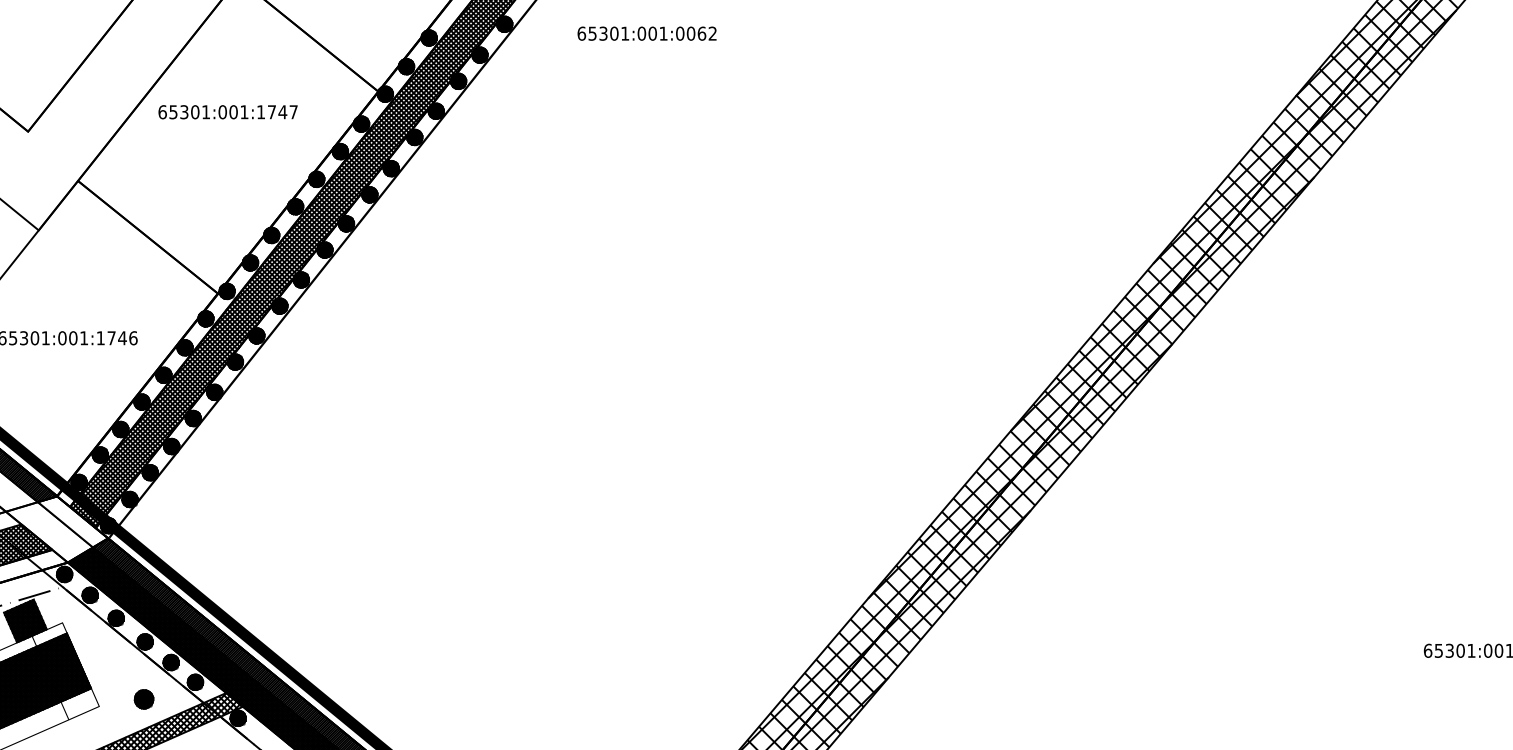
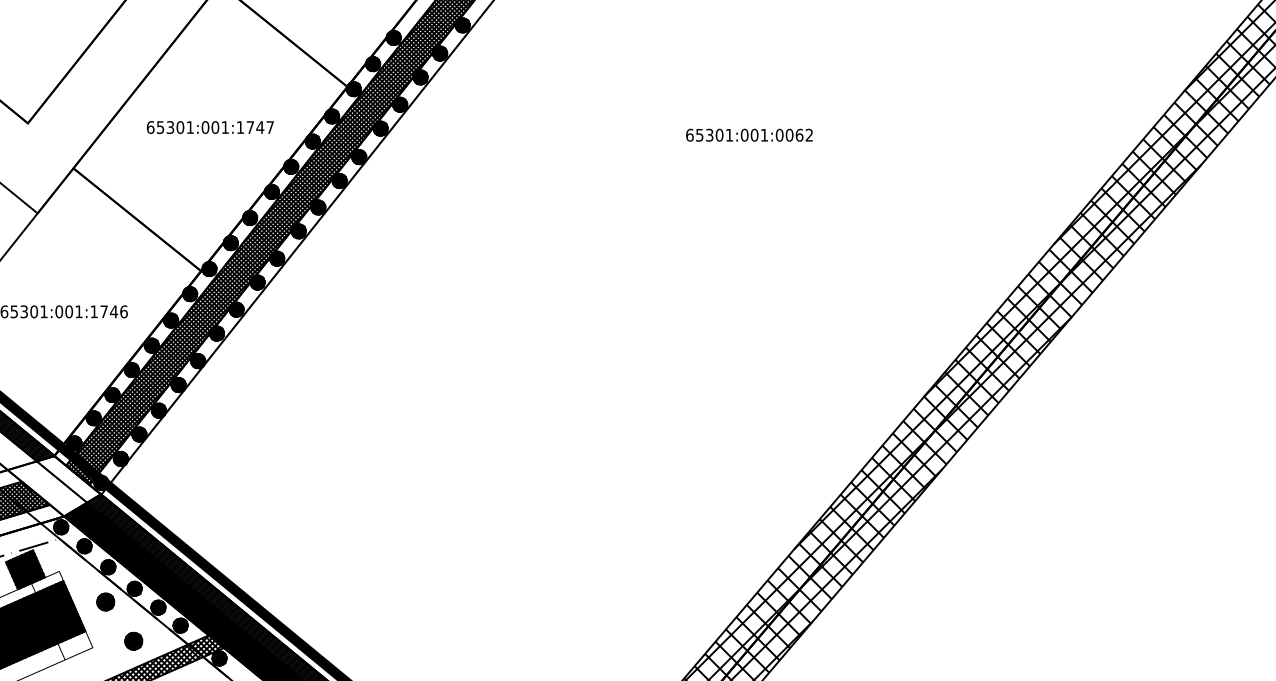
text: (646, 33) -> (748, 135), moved
text: (227, 112) -> (209, 127), moved
part: (113, 656) -> (105, 602), added

